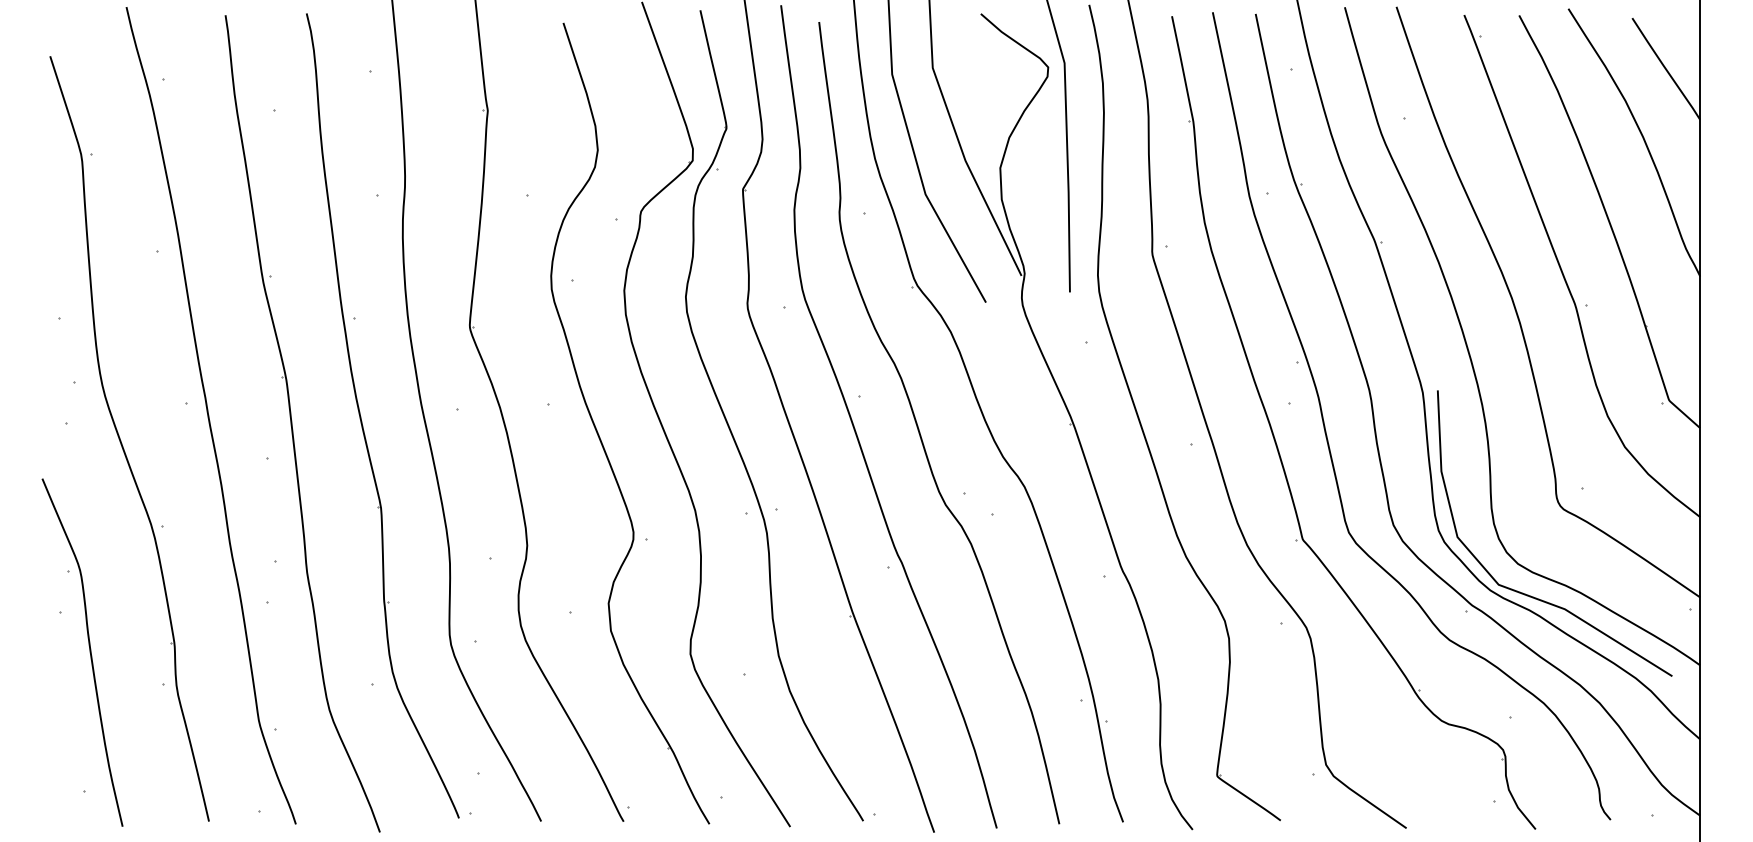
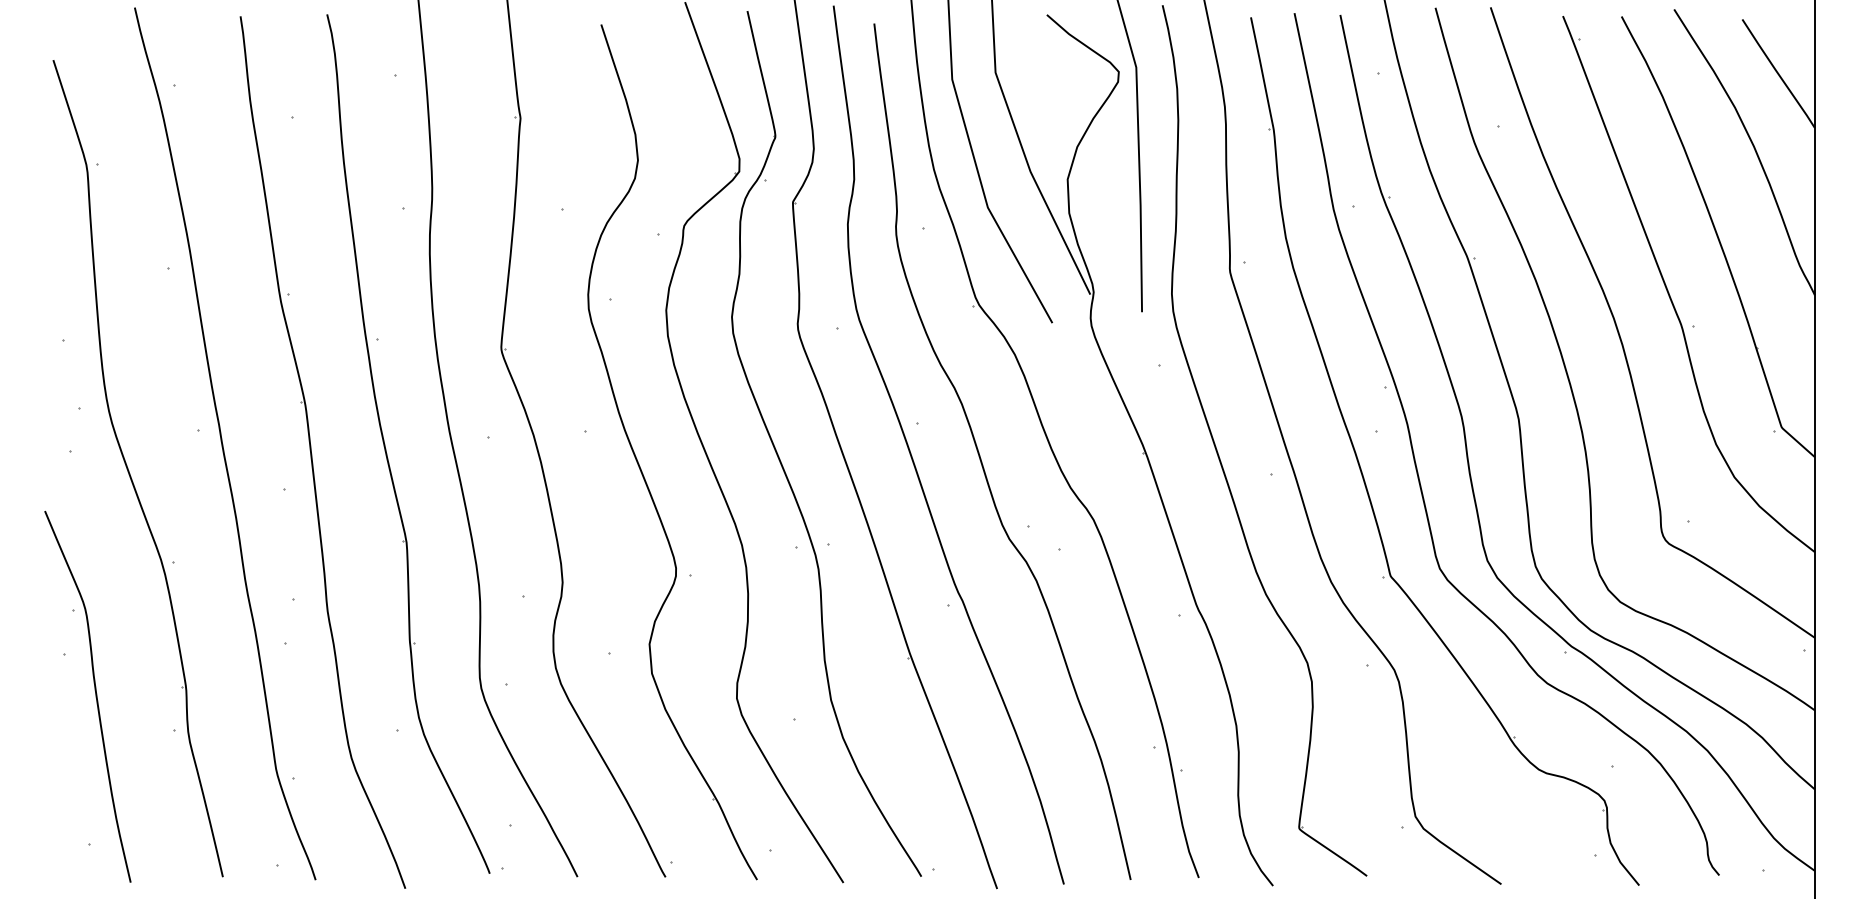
curve: (1530, 595) -> (1633, 635), removed

